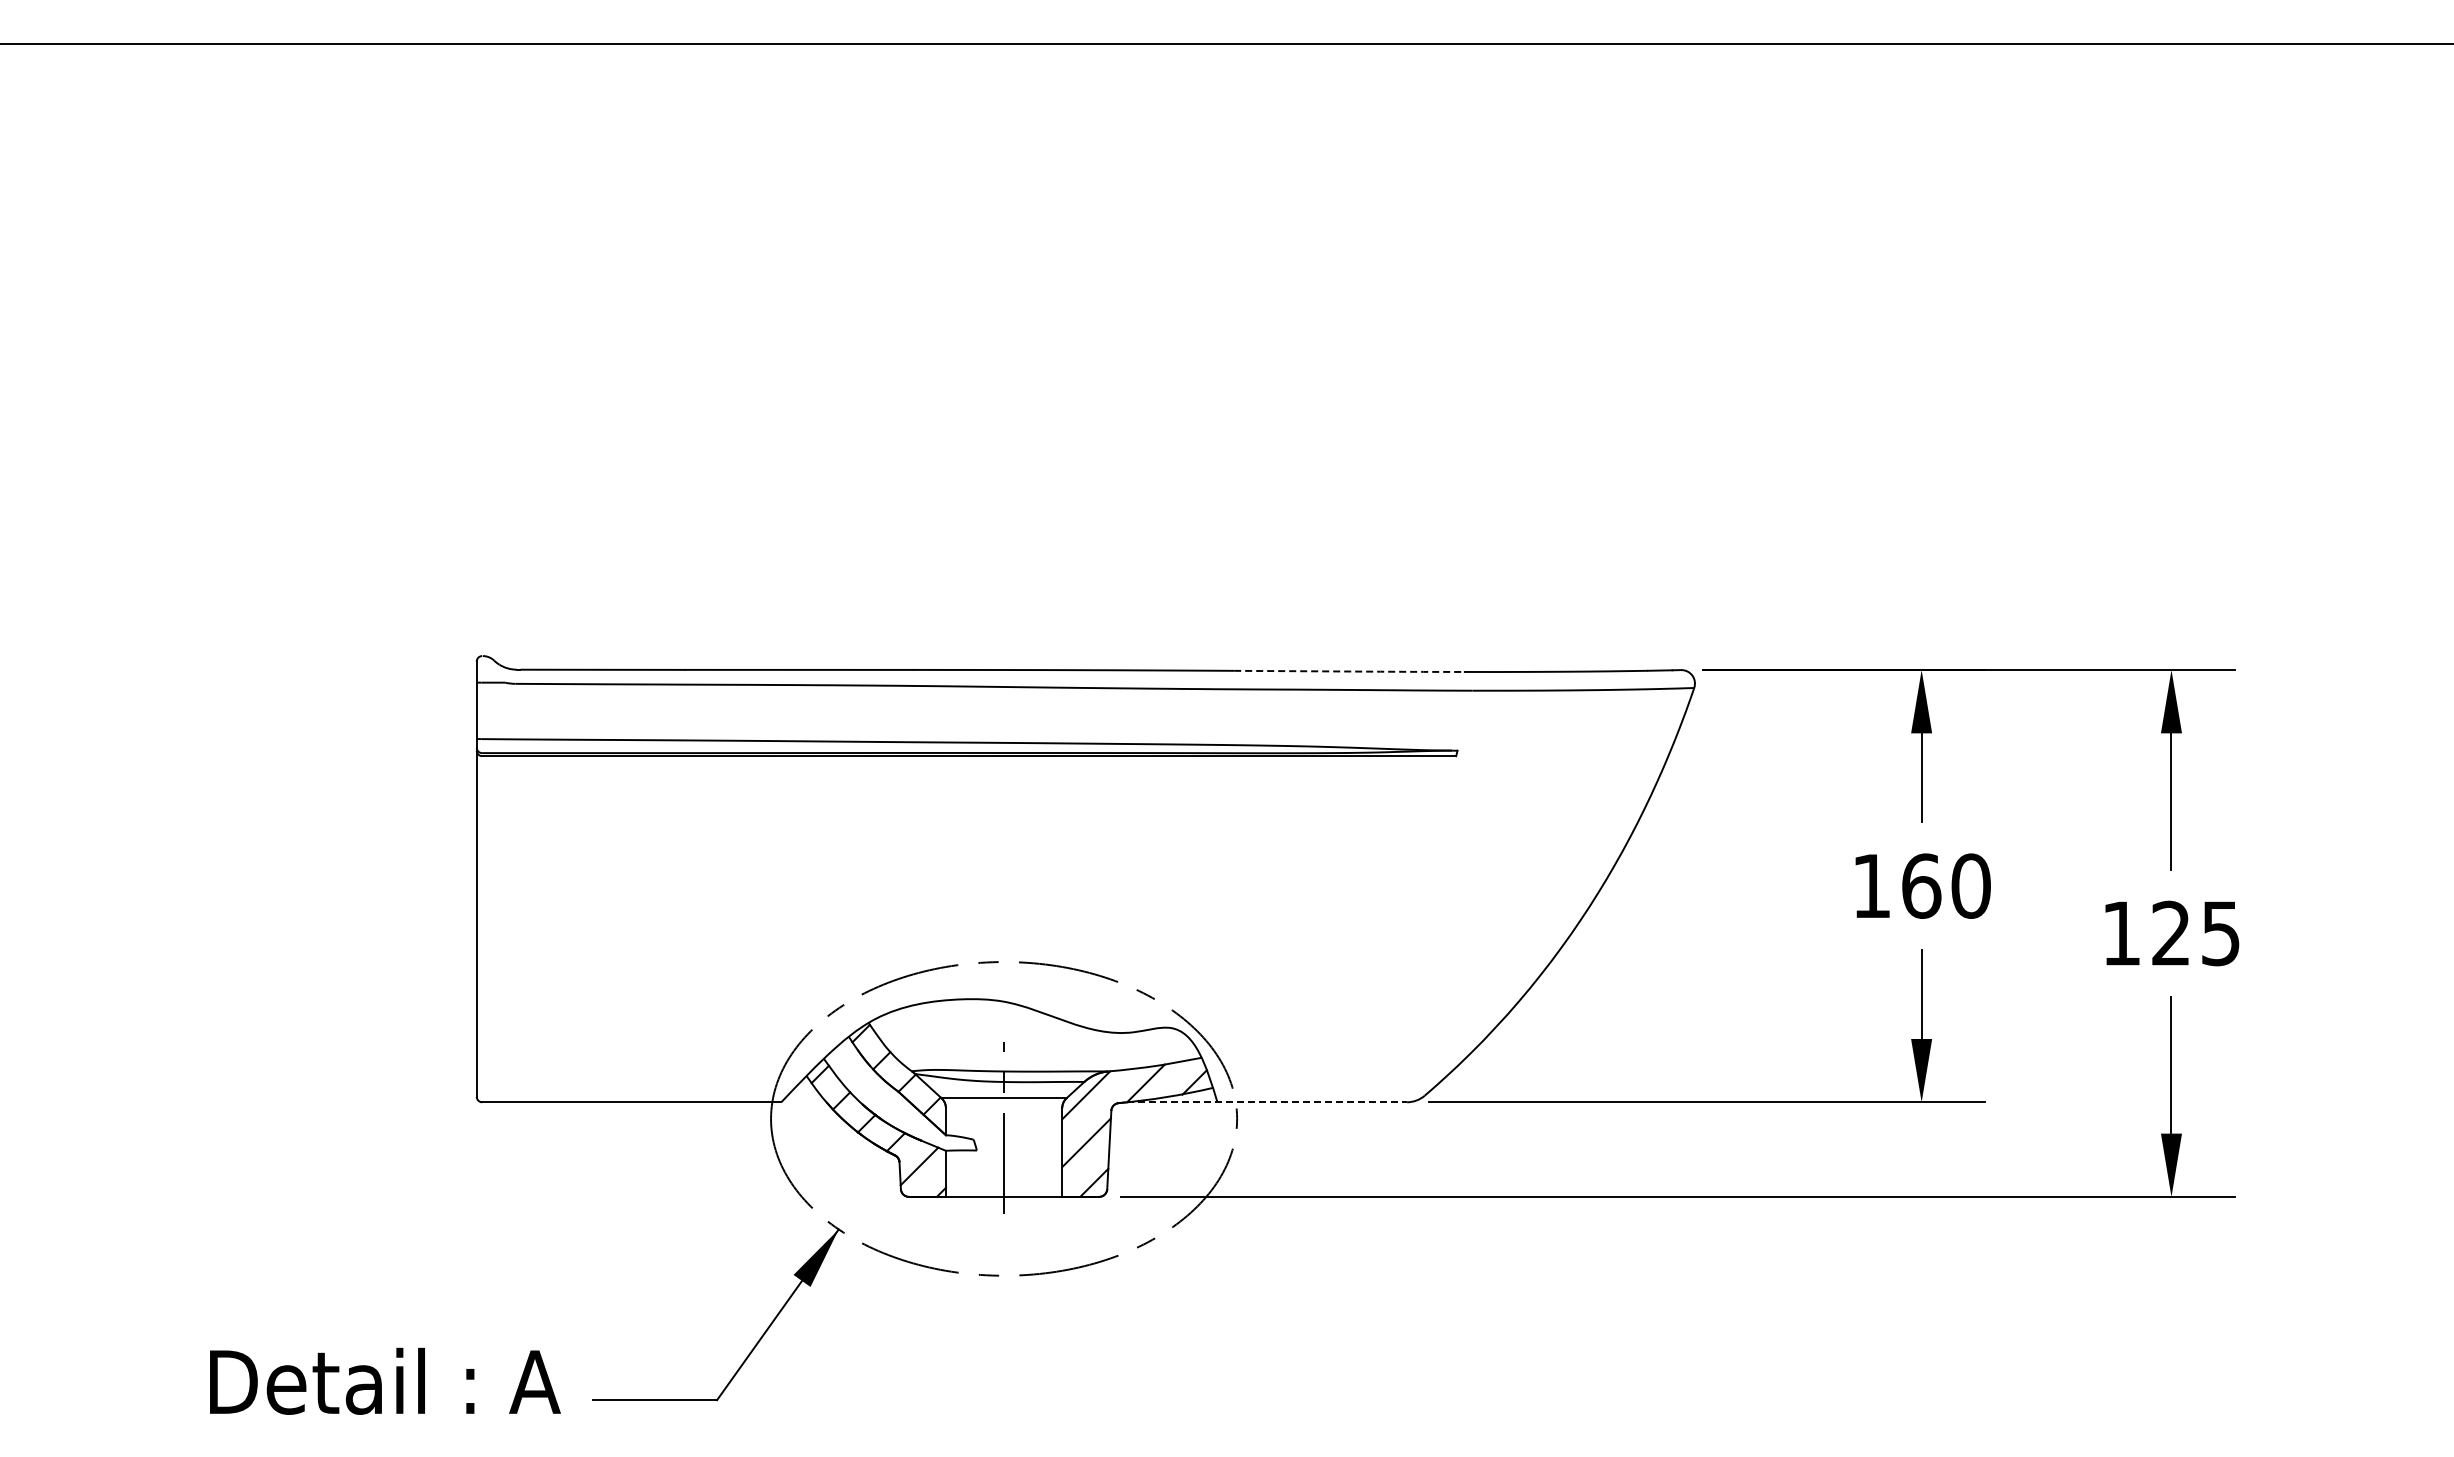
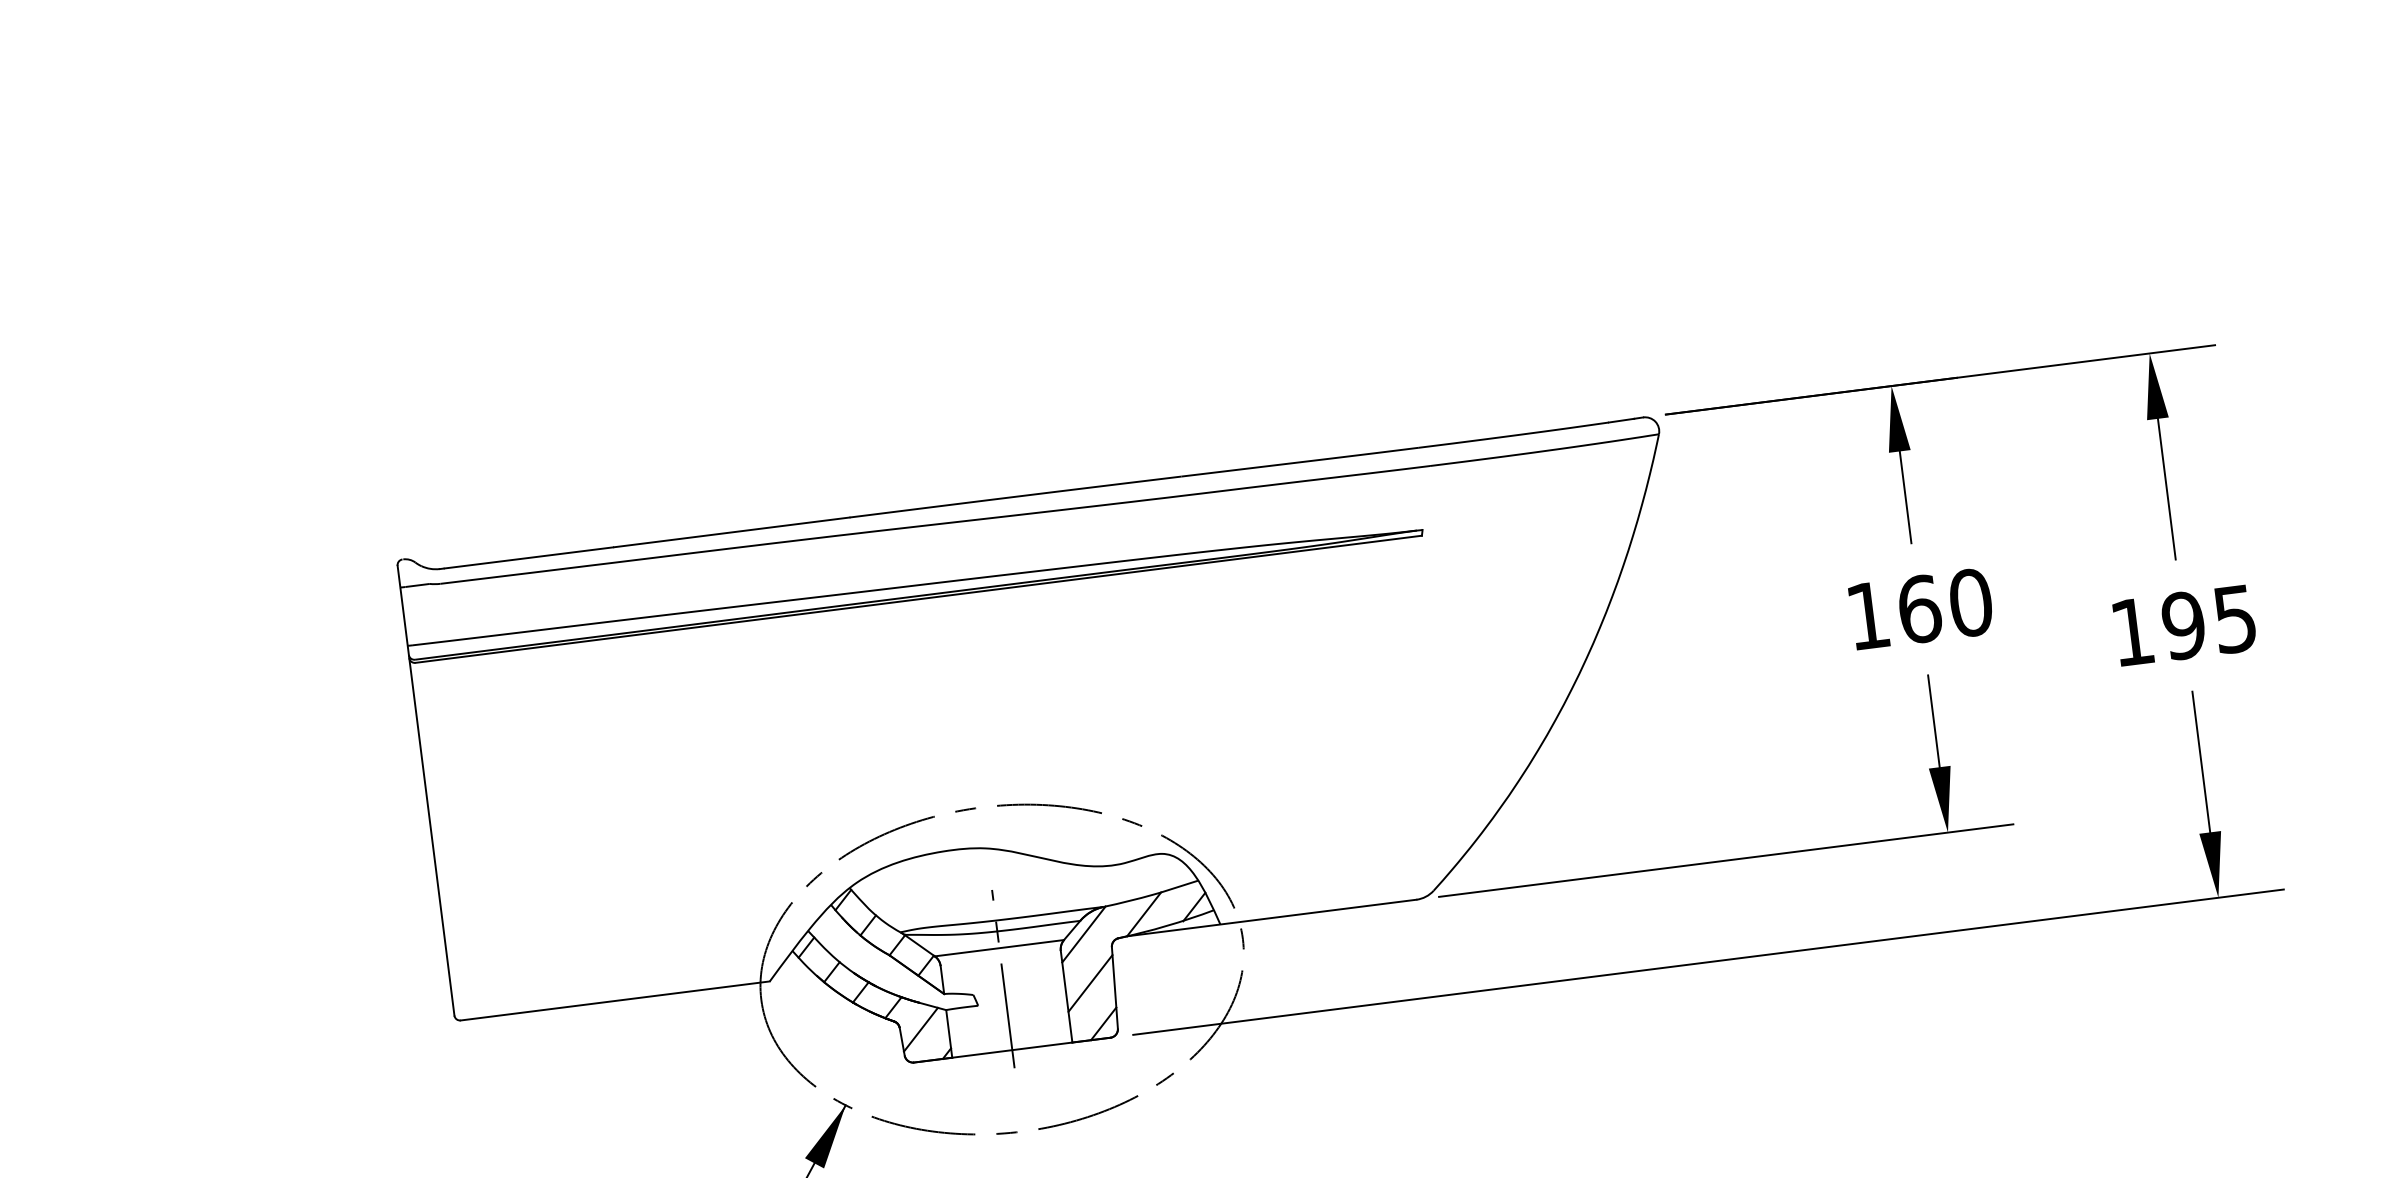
line: (1350, 671) -> (1301, 462), dashed -> solid
text: (2170, 933) -> (2183, 625), 125 -> 195
line: (1267, 1102) -> (1272, 918), dashed -> solid

